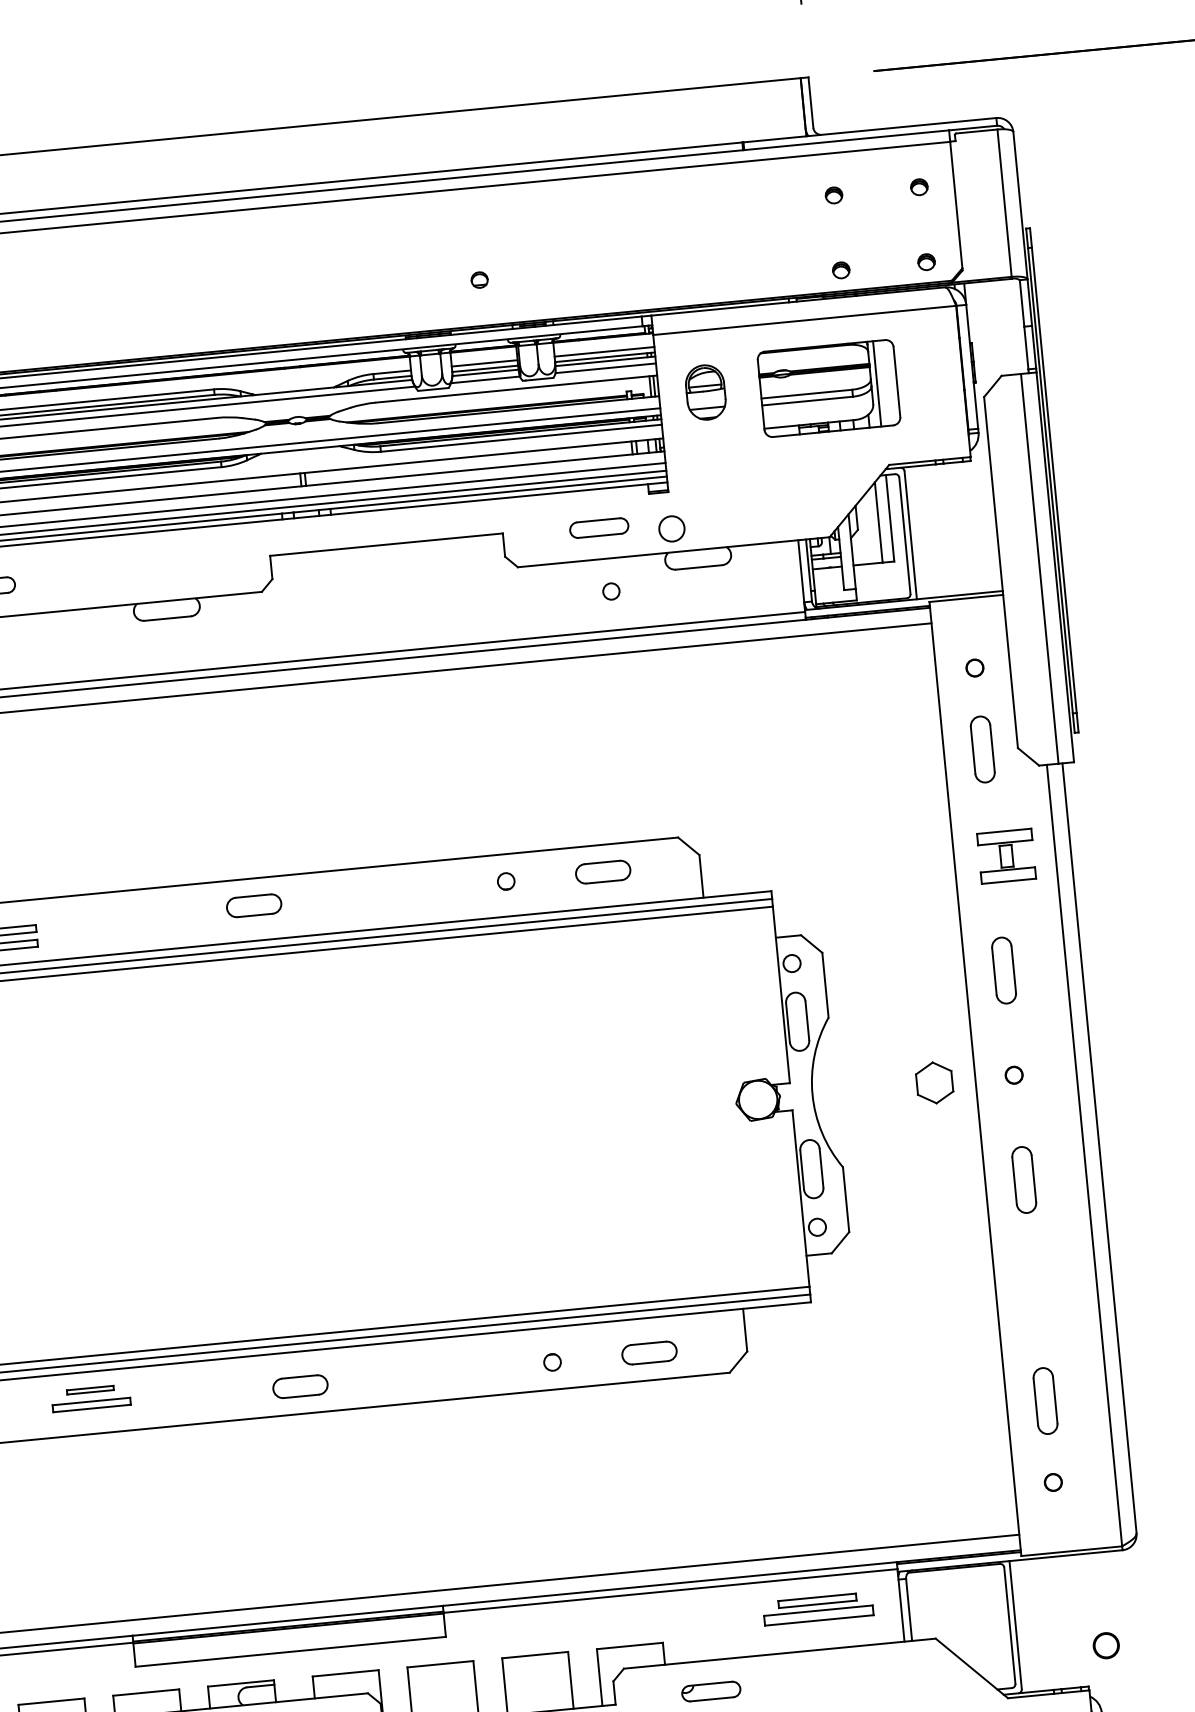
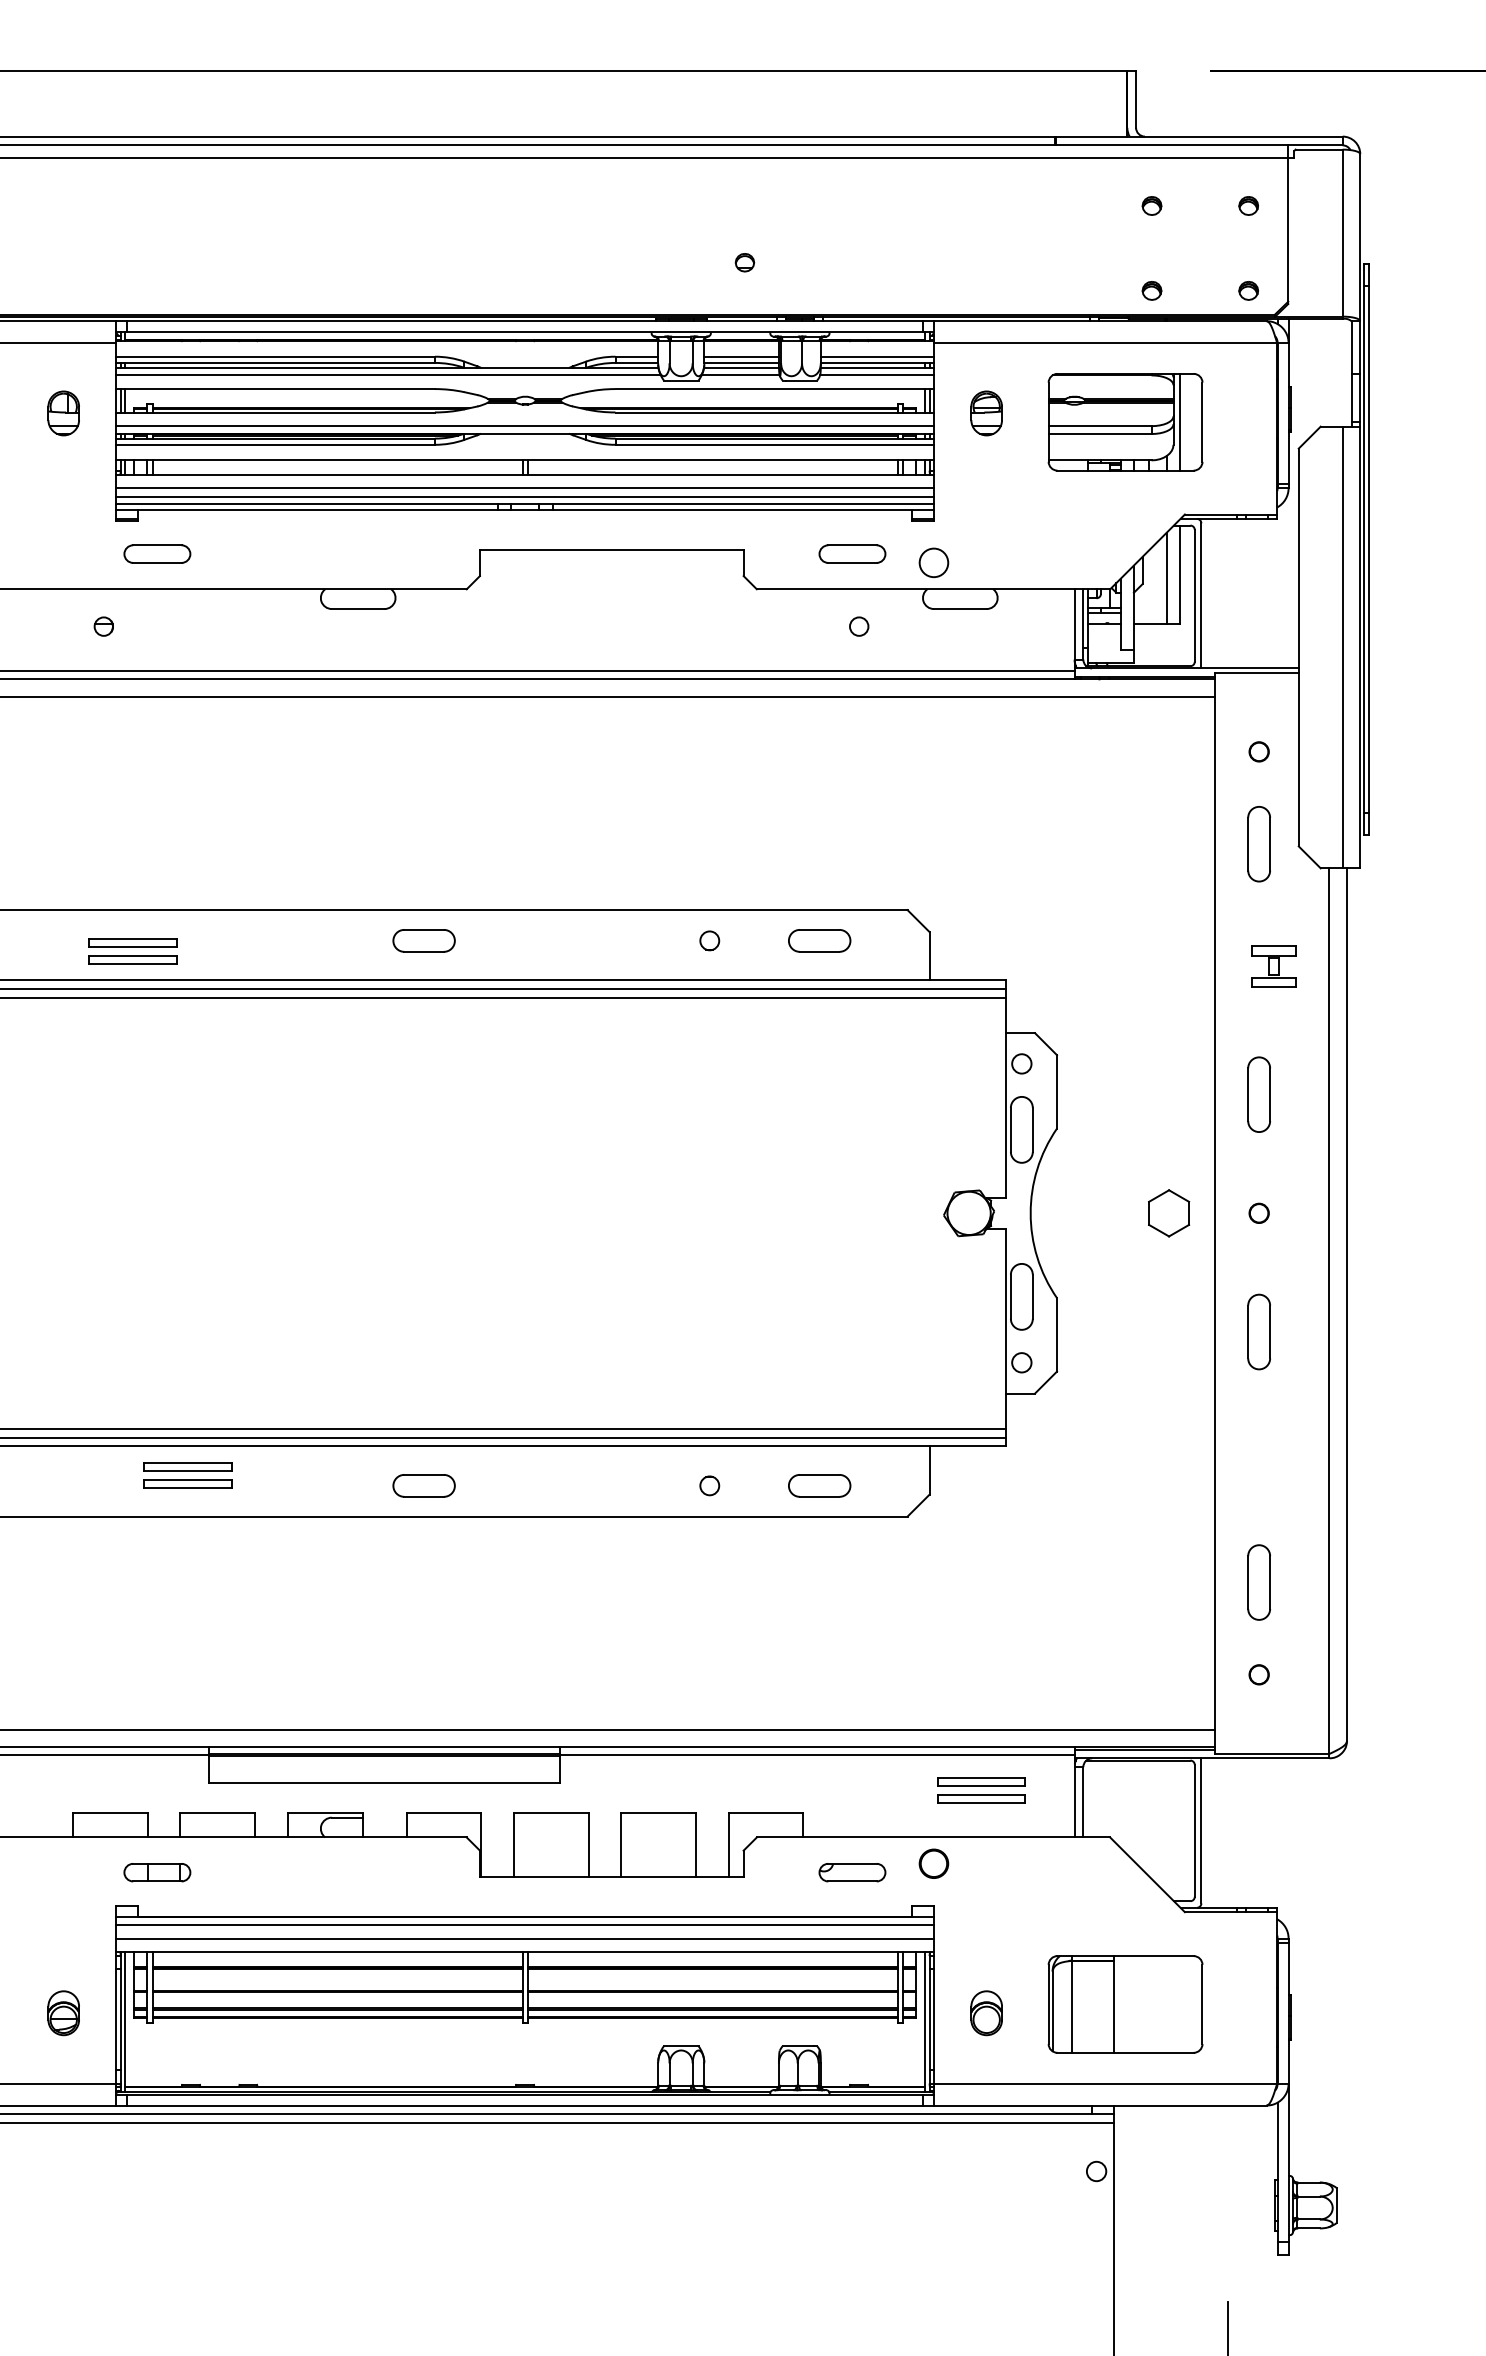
part: (705, 392) -> (986, 413), size x0.71
part: (1005, 856) -> (1273, 966), size x0.71
part: (90, 1389) -> (187, 1466), size x1.67
part: (818, 1615) -> (981, 1798), size x0.71
part: (1105, 1645) -> (933, 1863), moved

